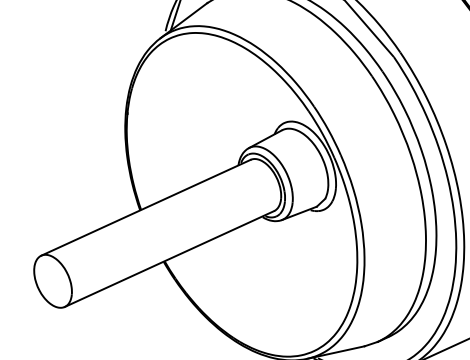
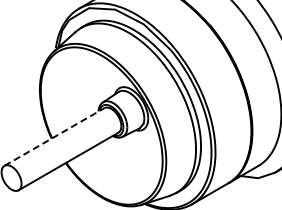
line: (146, 208) -> (54, 137), solid -> dashed

